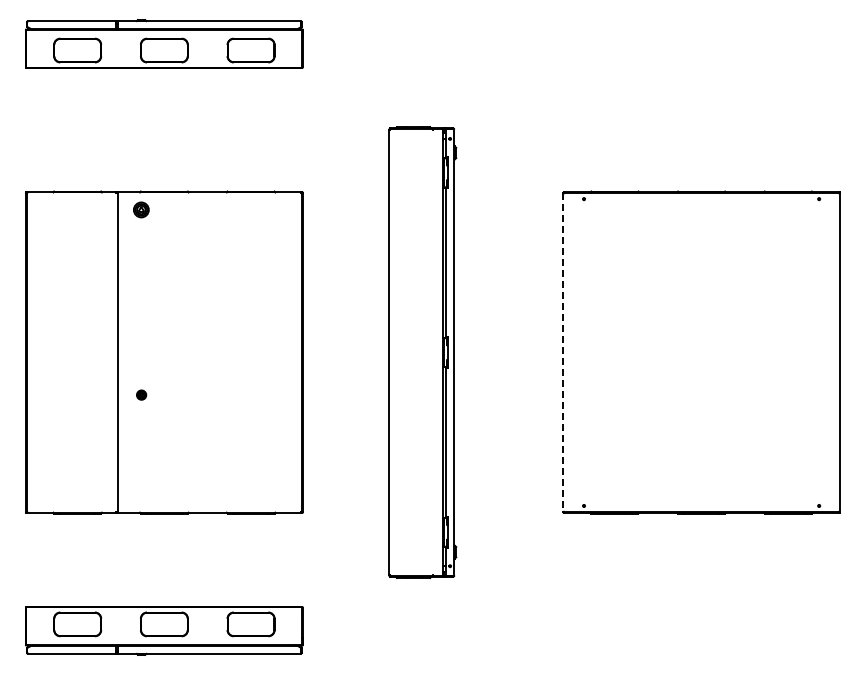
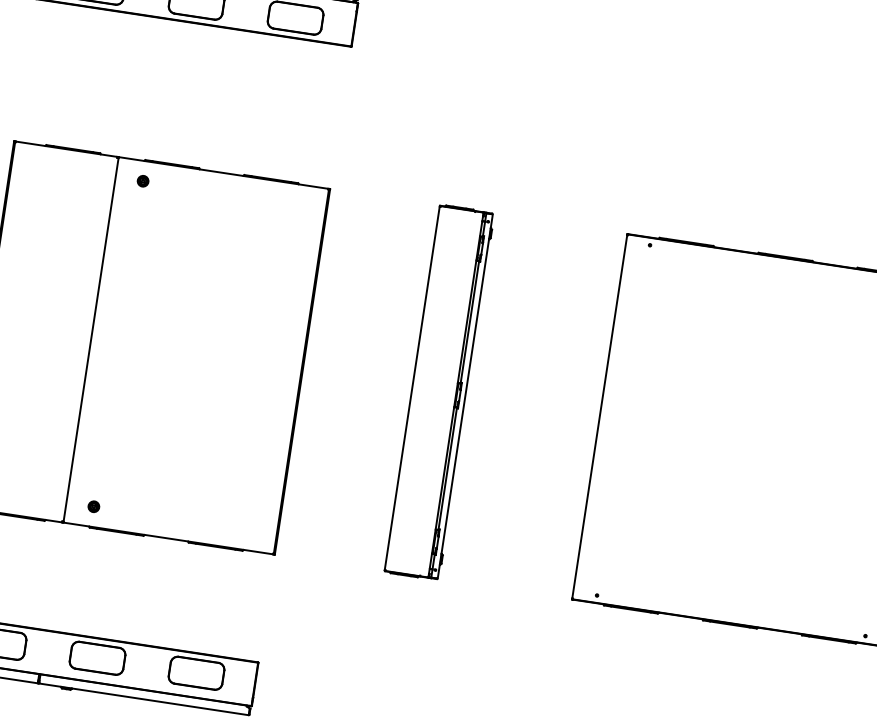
part: (141, 209) -> (143, 180), size x0.62
part: (422, 352) -> (439, 392), size x0.71
line: (563, 353) -> (599, 417), dashed -> solid
part: (141, 394) -> (93, 506), moved

